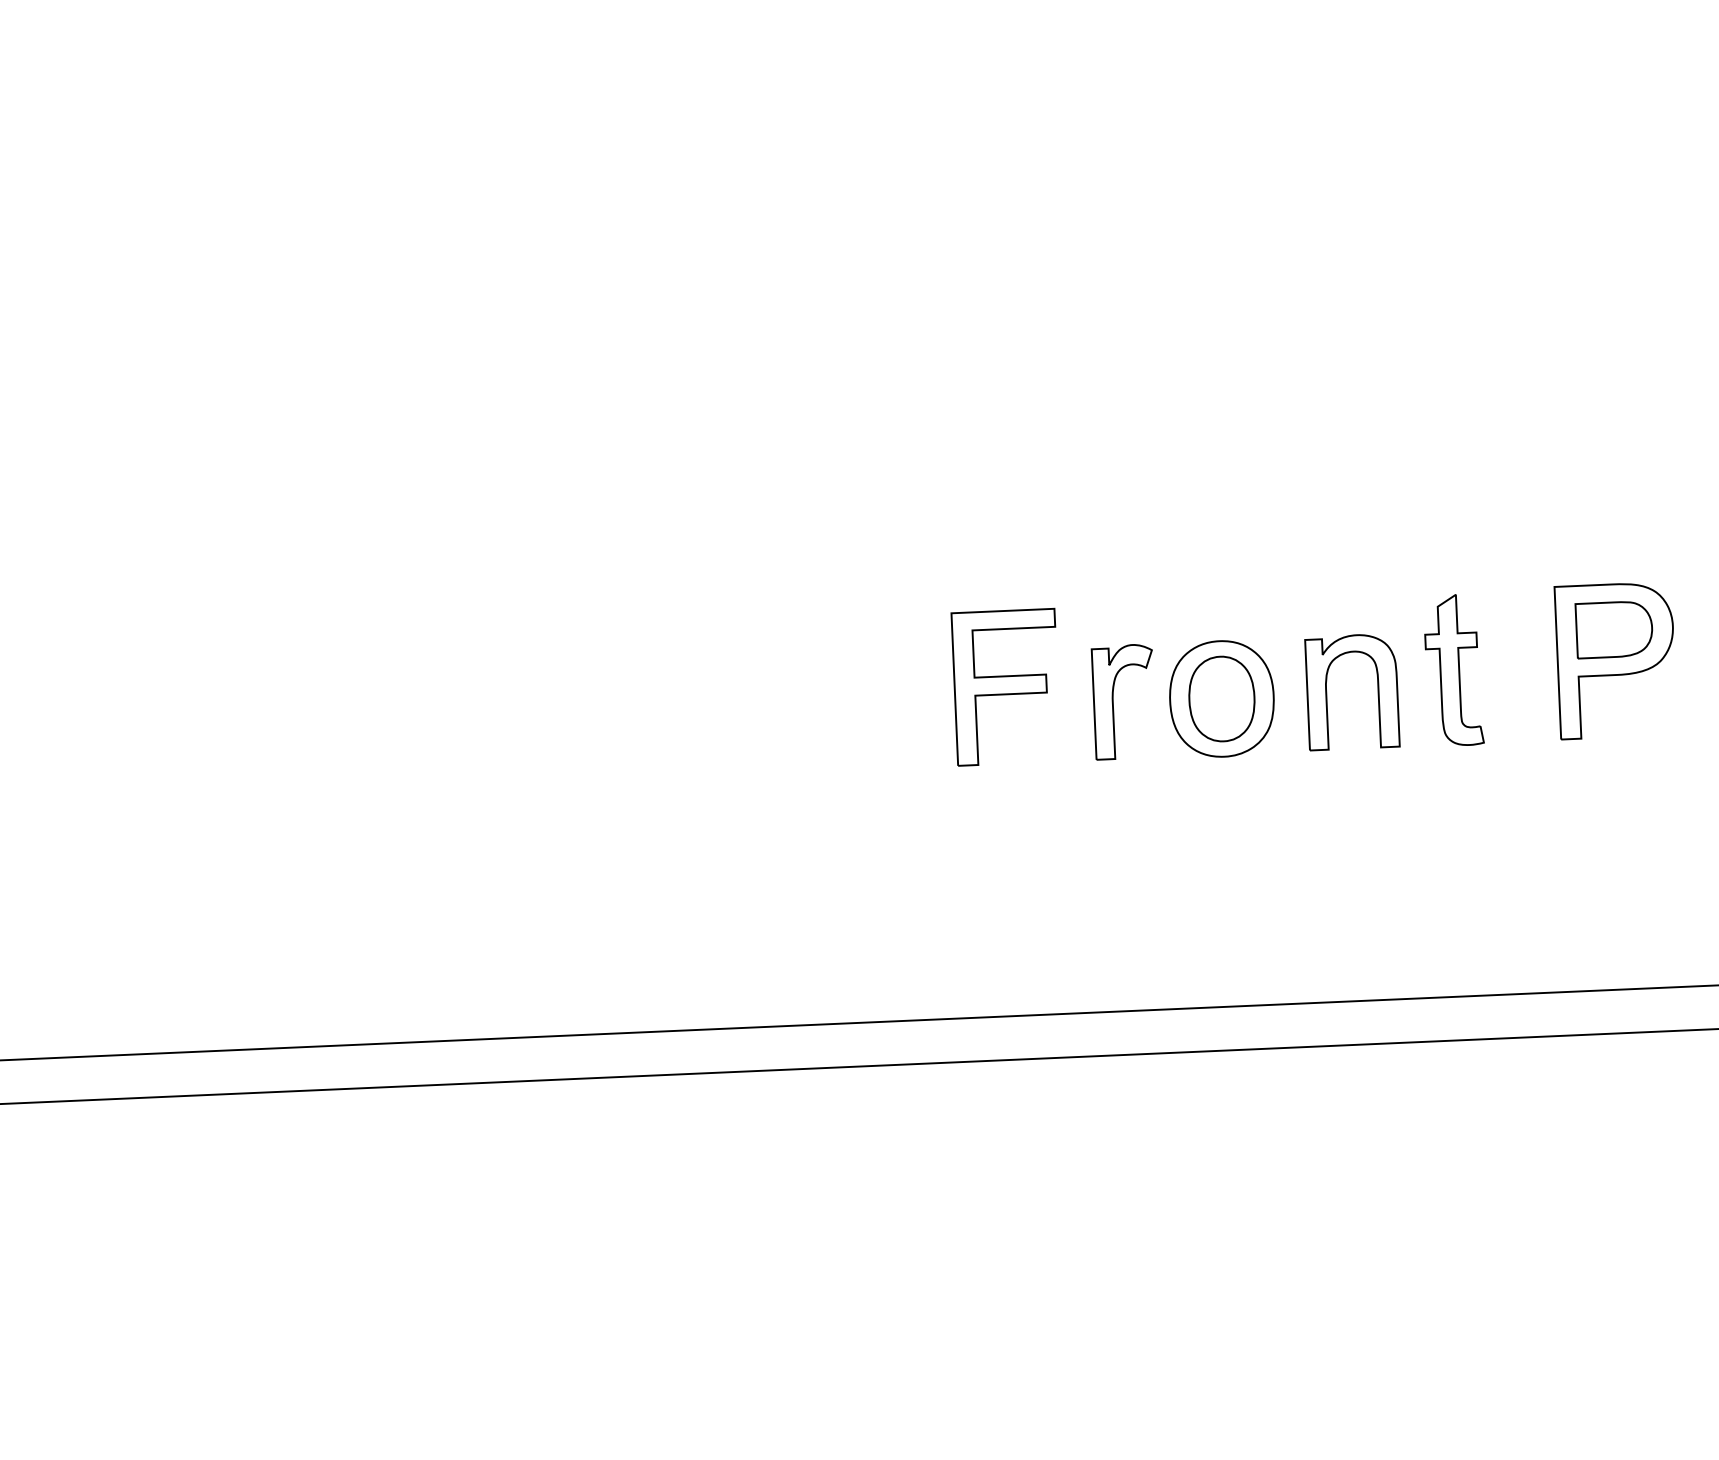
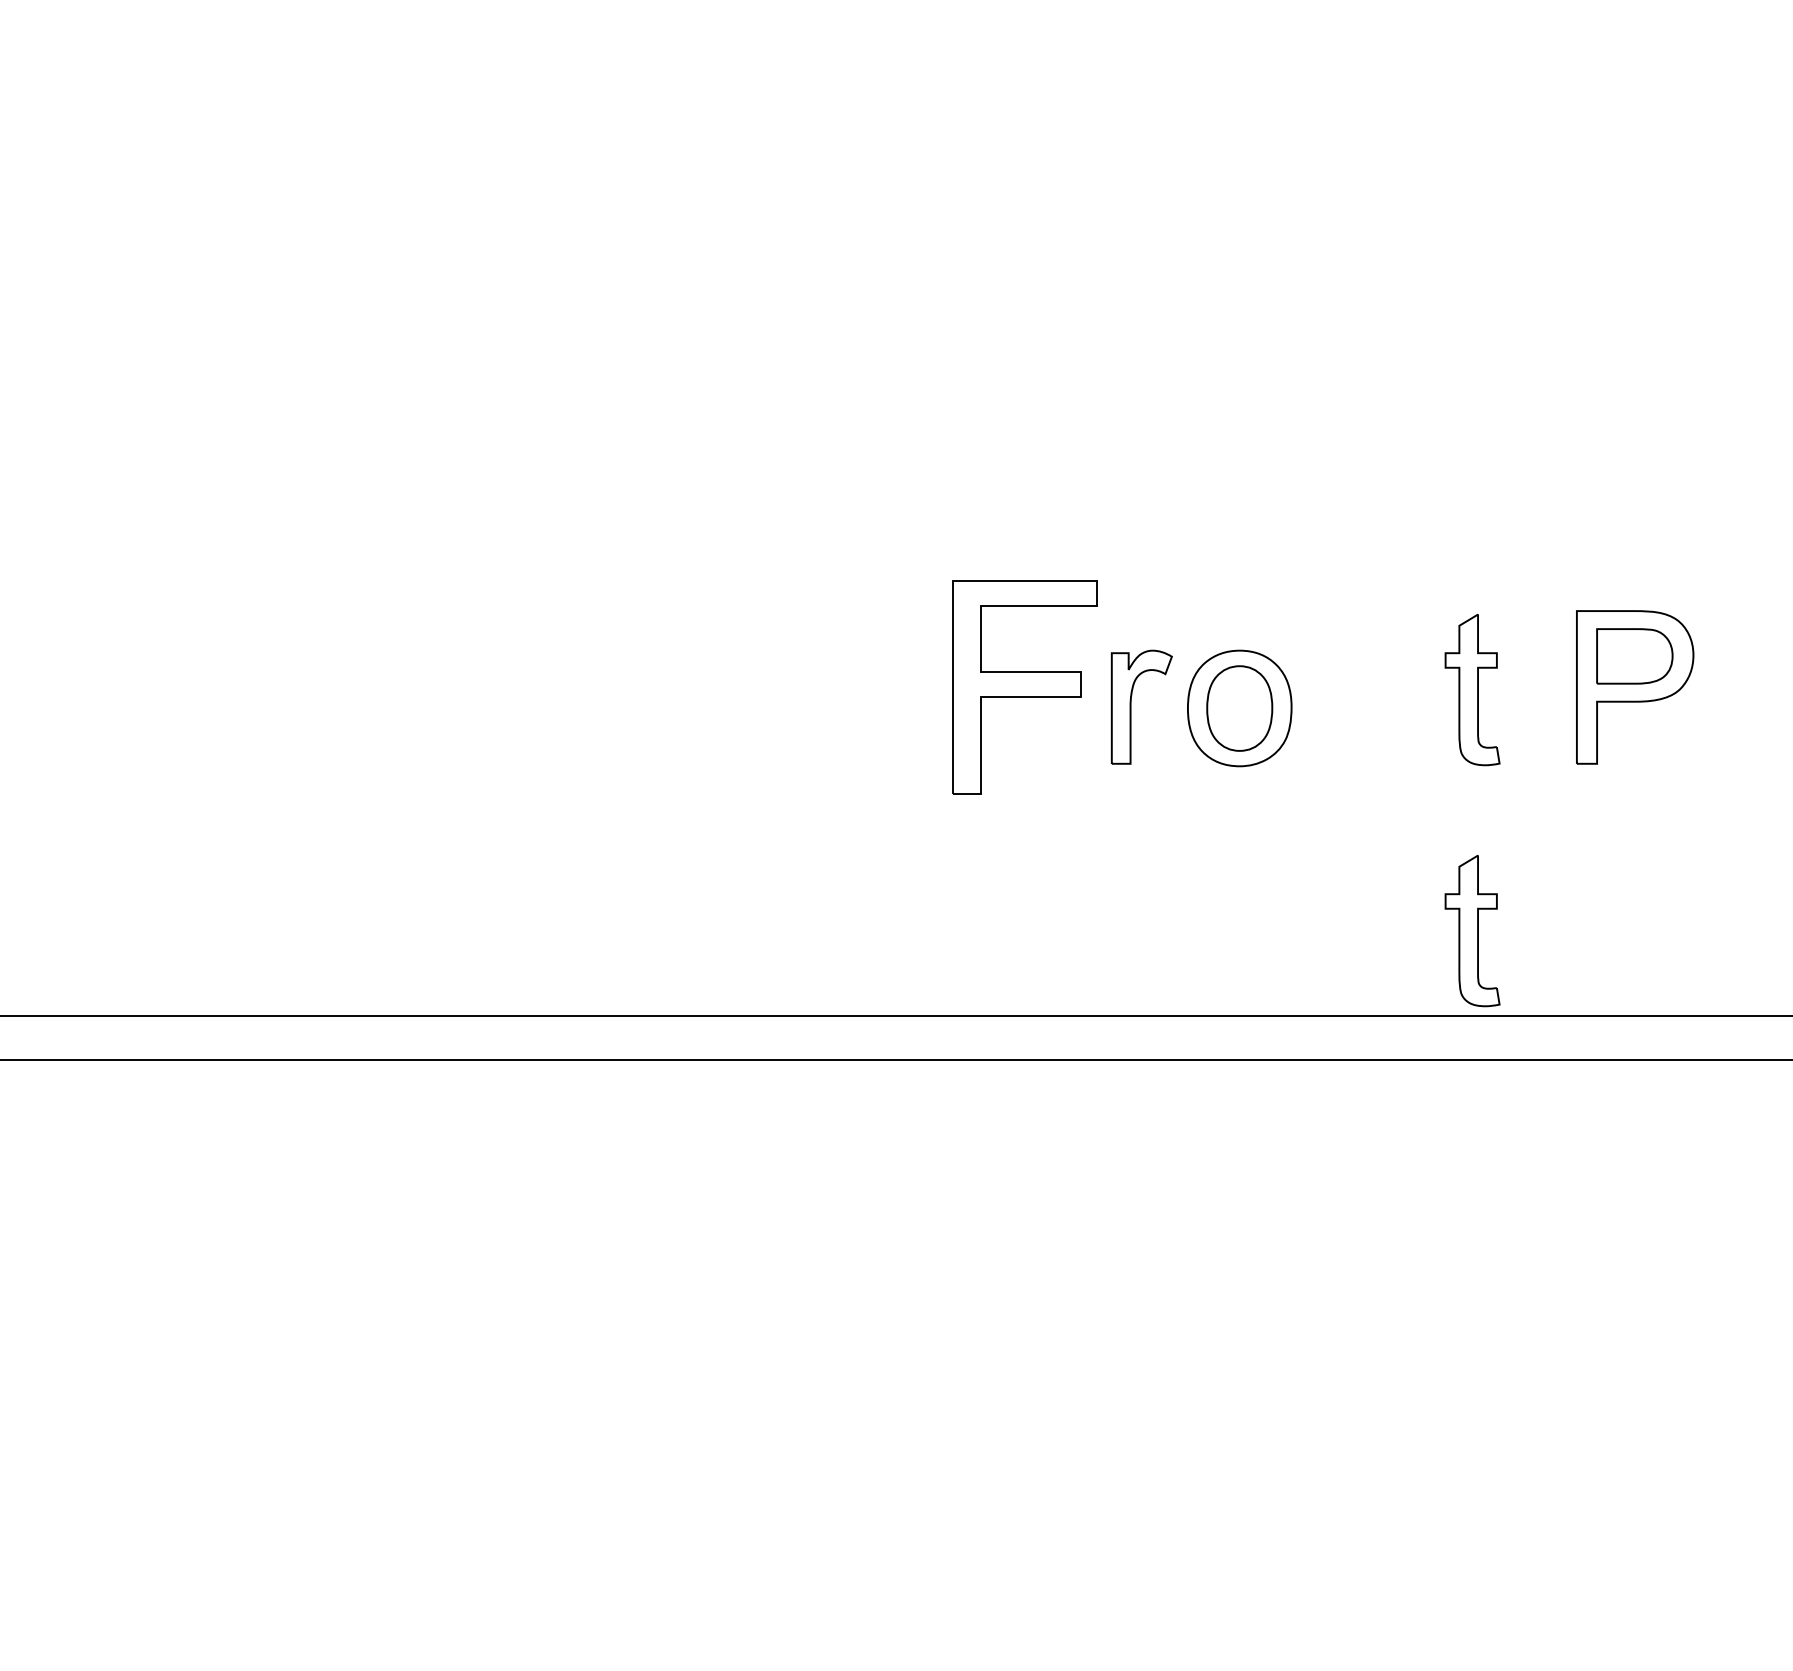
part: (1005, 687) -> (1024, 687), size x1.4
part: (1327, 692) -> (1345, 706), removed
part: (1464, 910) -> (1472, 930), added

